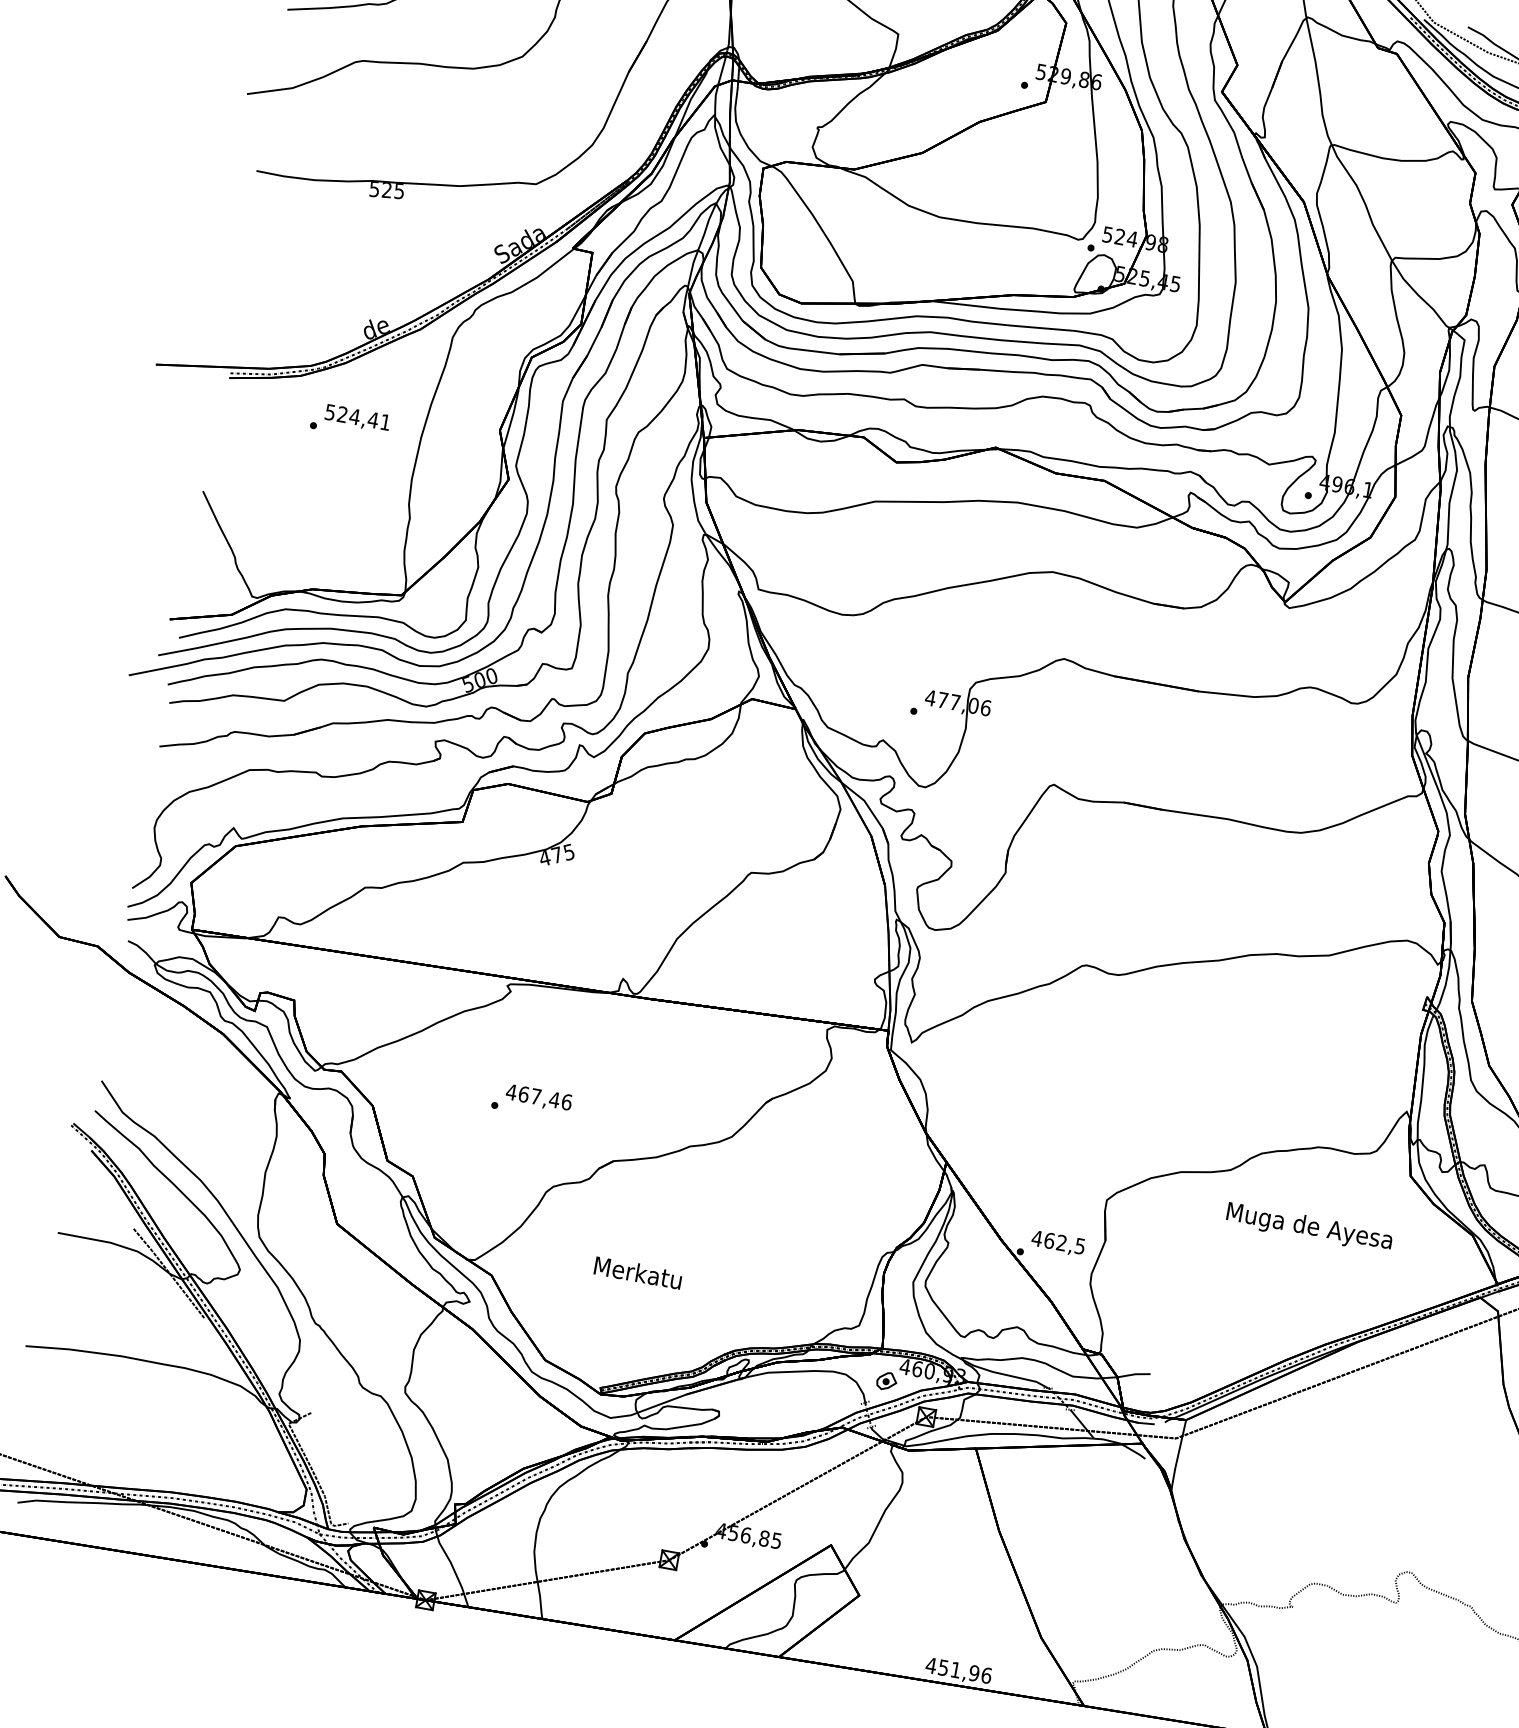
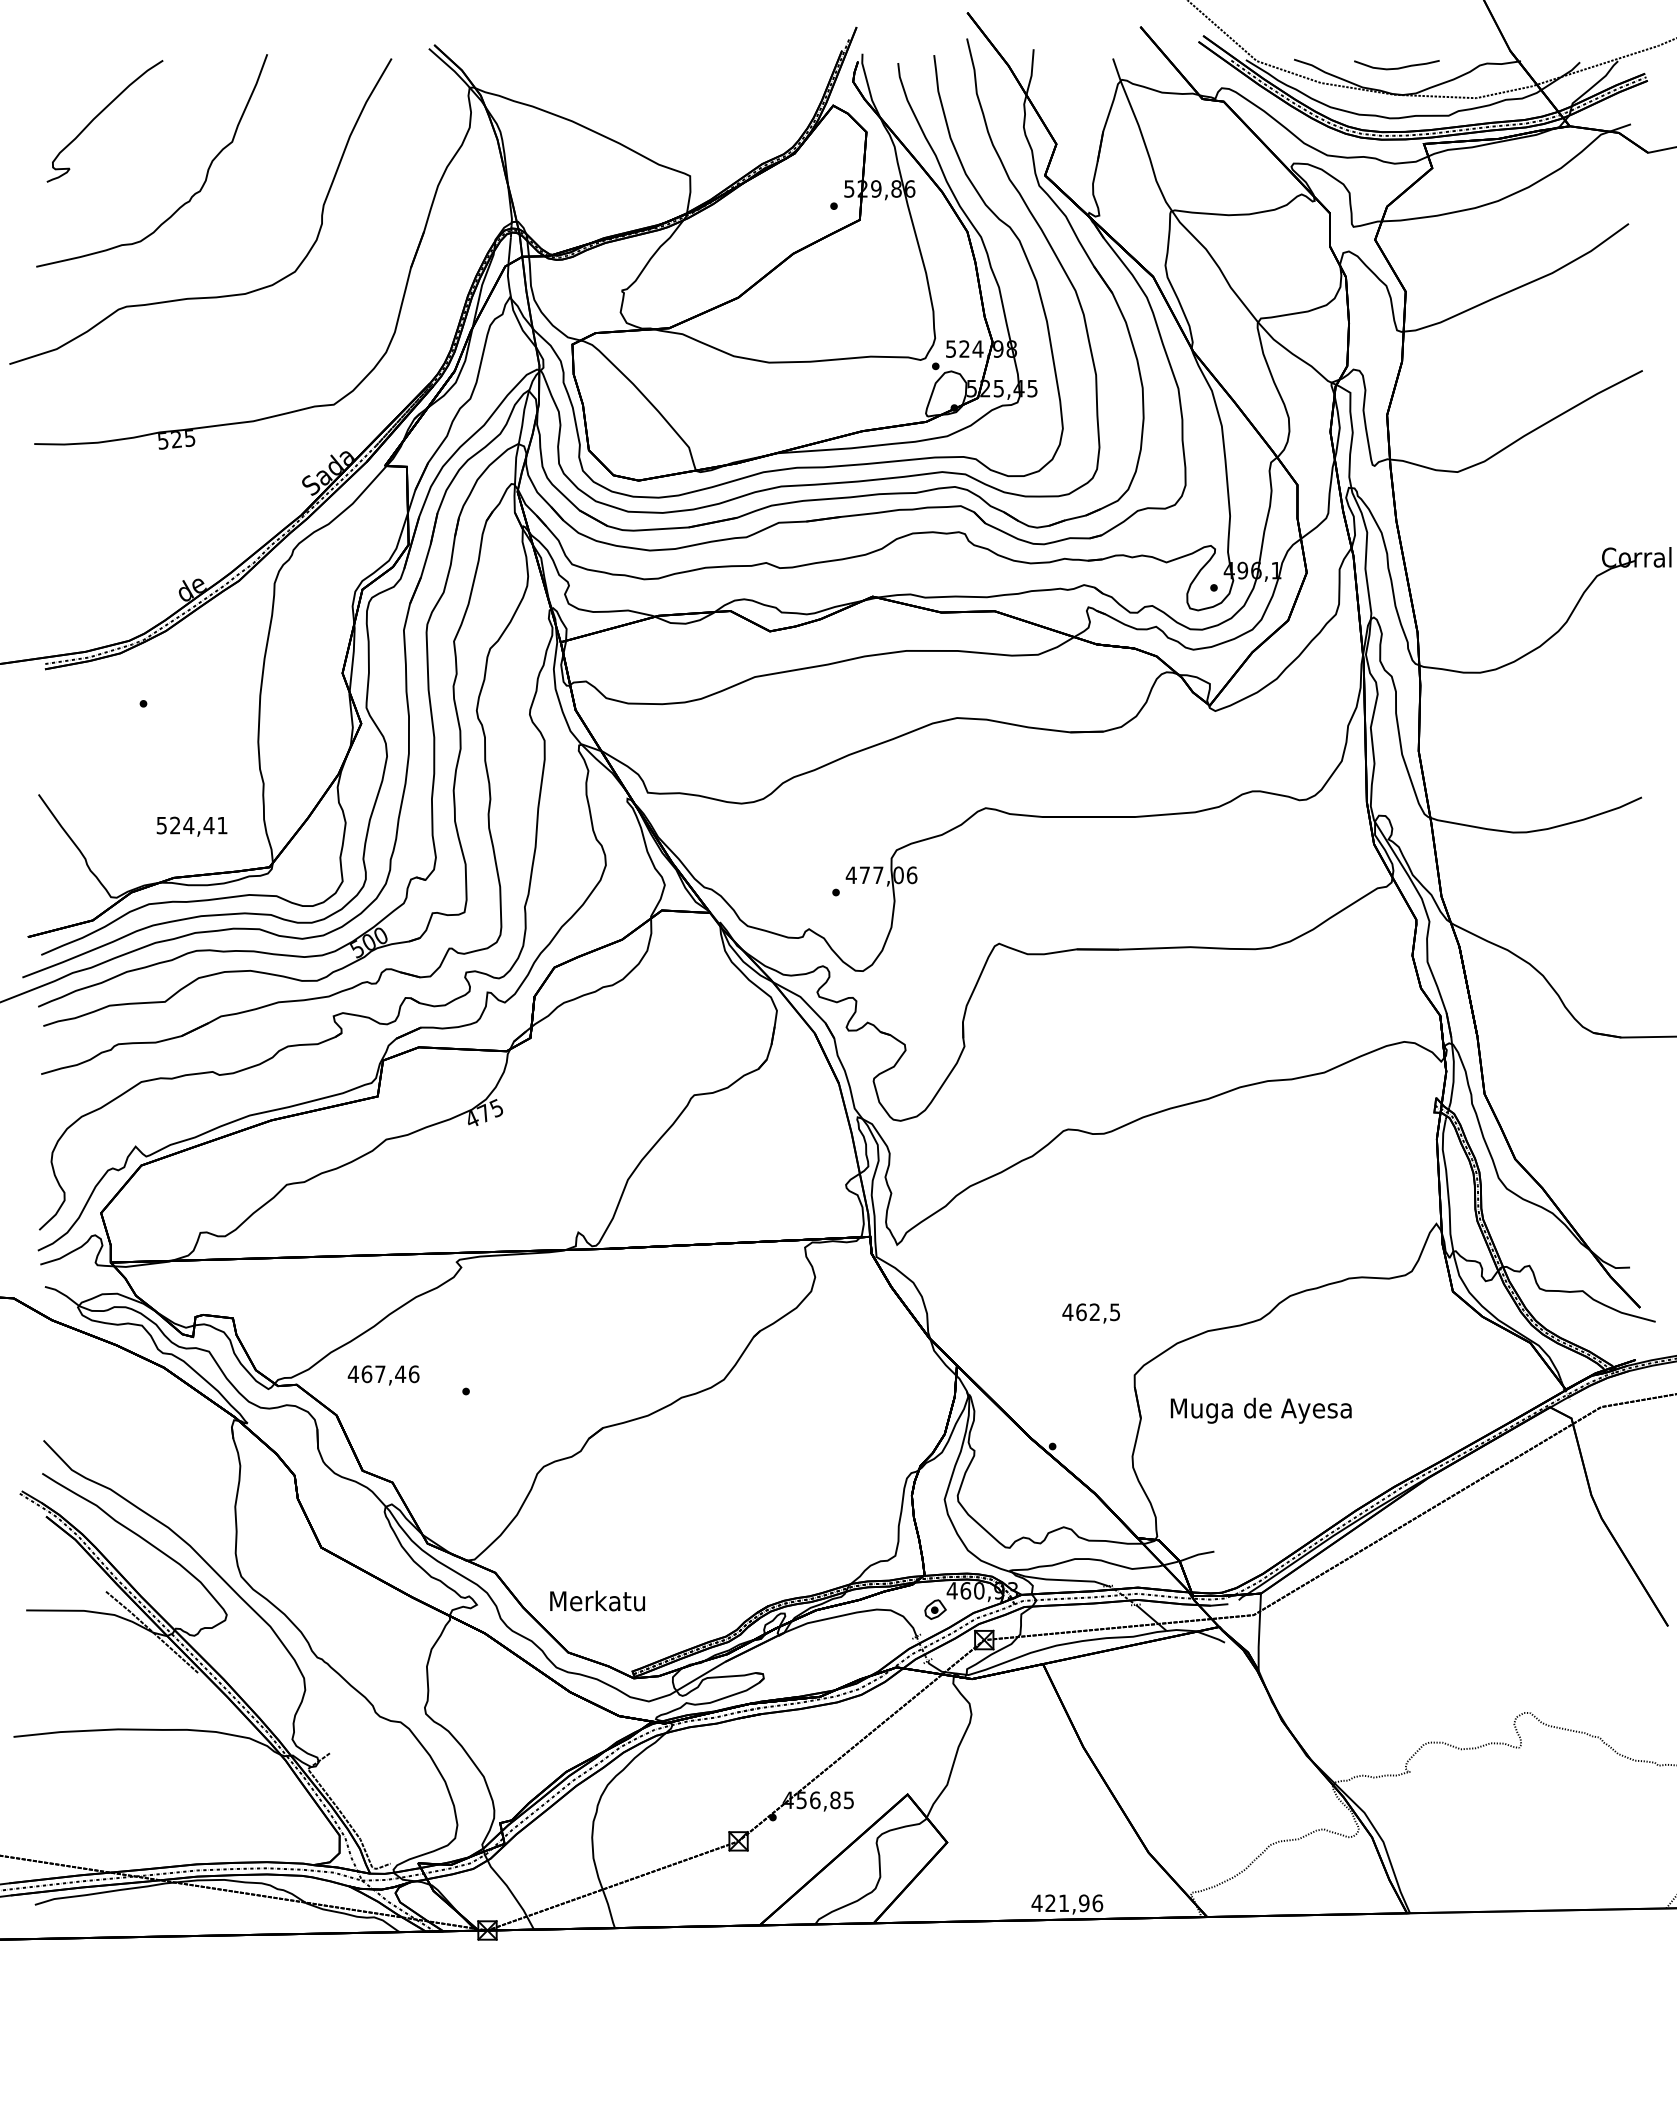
text: (357, 418) -> (191, 826), moved
text: (538, 1098) -> (383, 1375), moved
text: (1308, 1227) -> (1260, 1410), moved
text: (1057, 1243) -> (1090, 1313), moved
text: (638, 1272) -> (597, 1600), moved
text: (943, 1668) -> (1050, 1903), 451,96 -> 421,96

